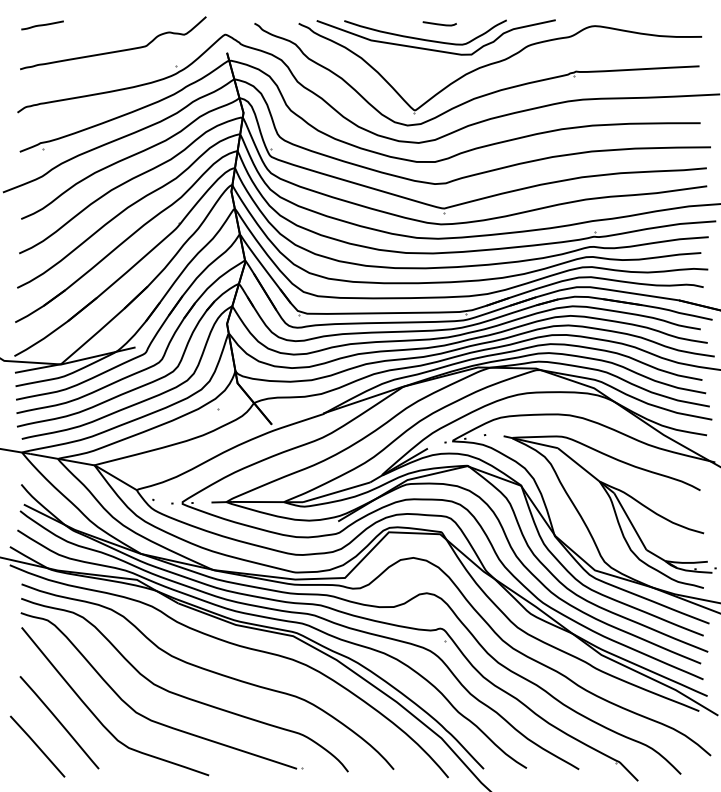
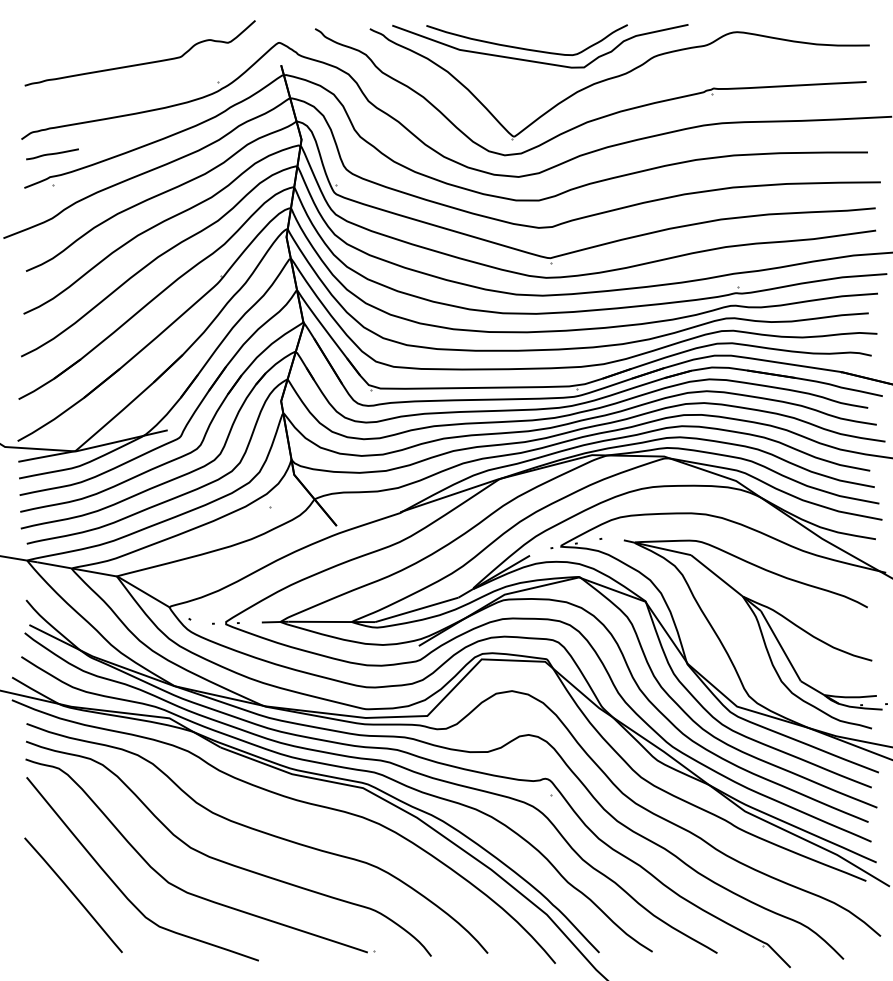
curve: (439, 23) -> (544, 29), removed
curve: (42, 25) -> (52, 154), moved
line: (37, 746) -> (46, 924), removed

